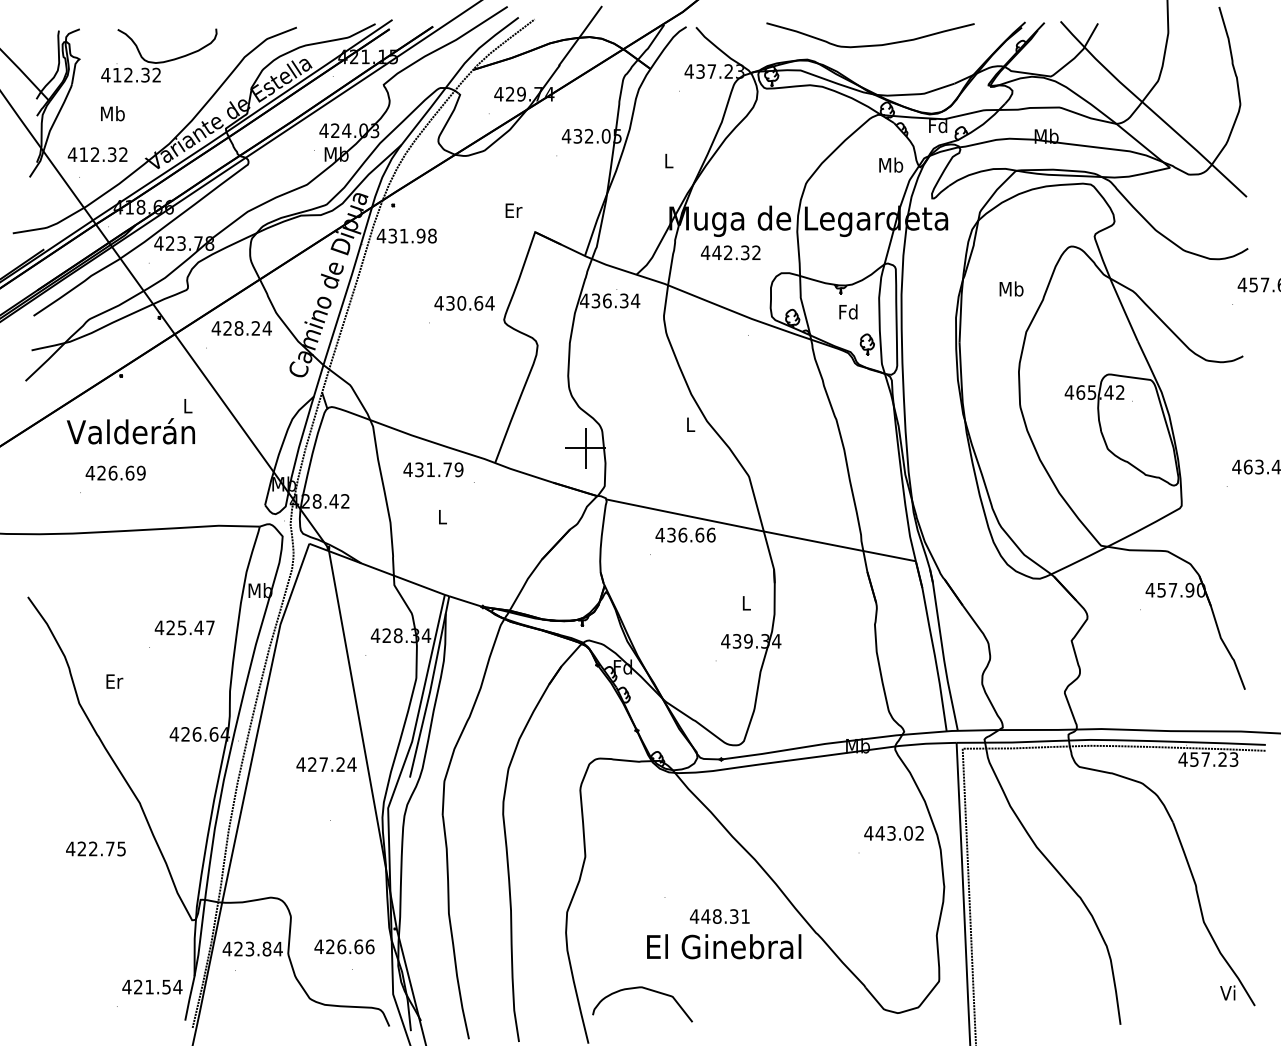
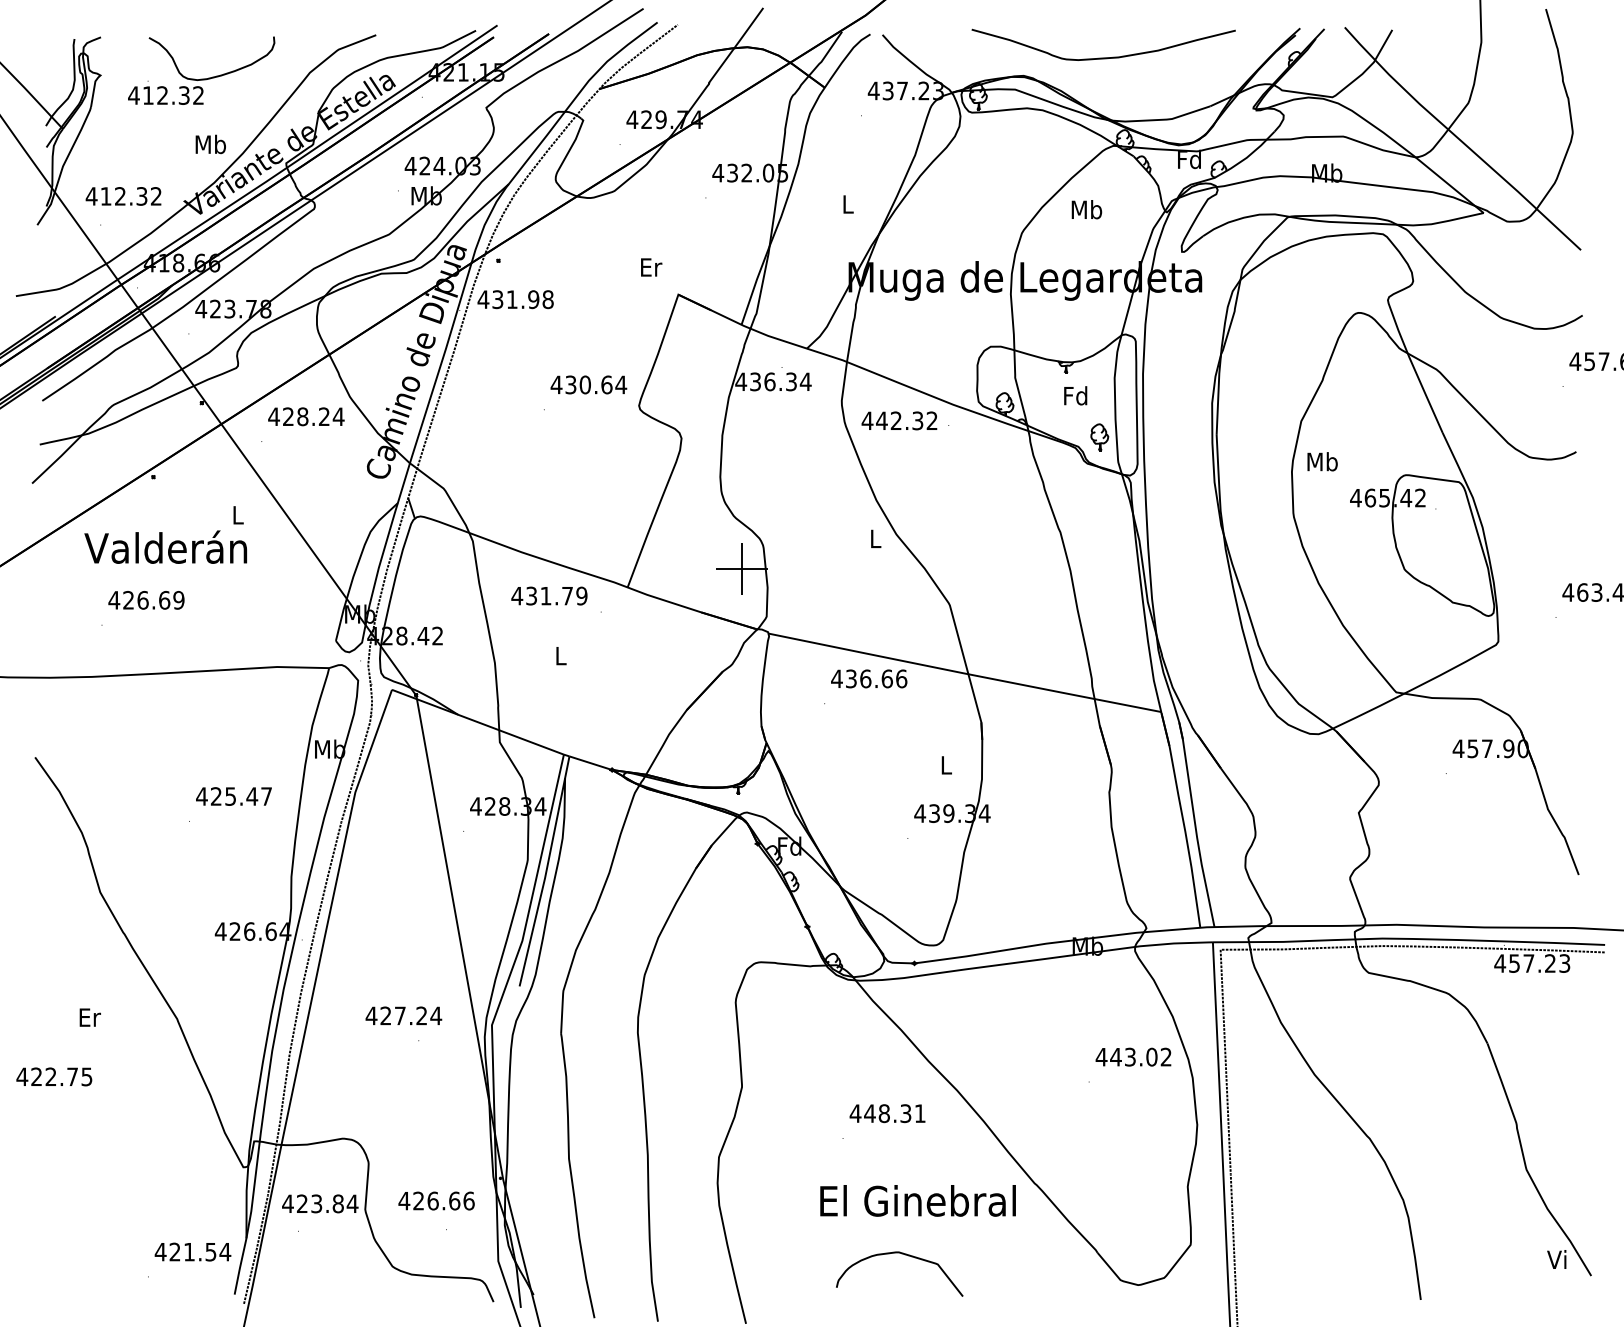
text: (112, 113) -> (210, 144), moved
text: (890, 165) -> (1086, 209), moved
text: (730, 252) -> (899, 420), moved
text: (1011, 288) -> (1322, 461), moved
text: (114, 681) -> (89, 1017), moved
text: (326, 764) -> (403, 1015), moved
text: (96, 848) -> (54, 1076), moved
text: (719, 916) -> (887, 1113), moved
curve: (647, 989) -> (905, 1255), moved

